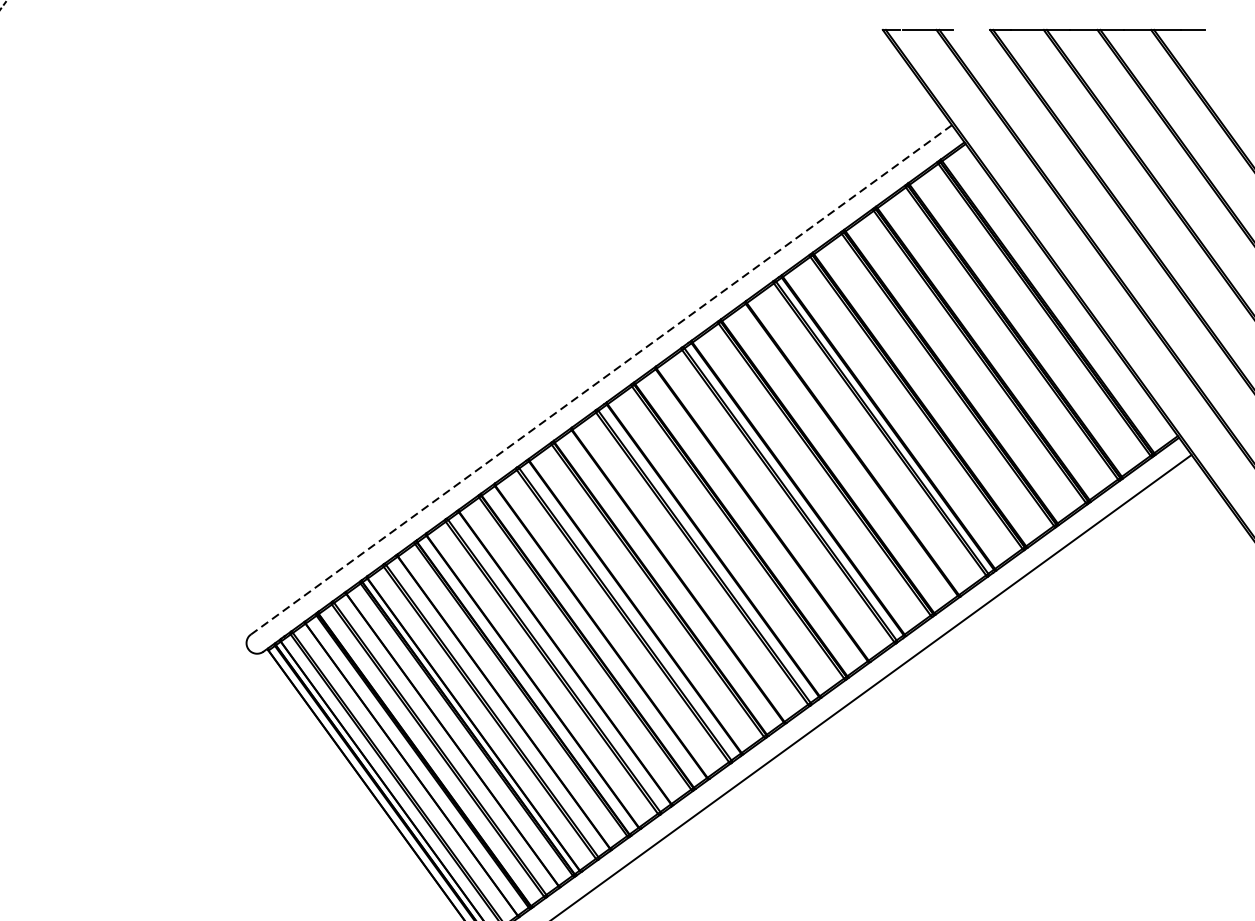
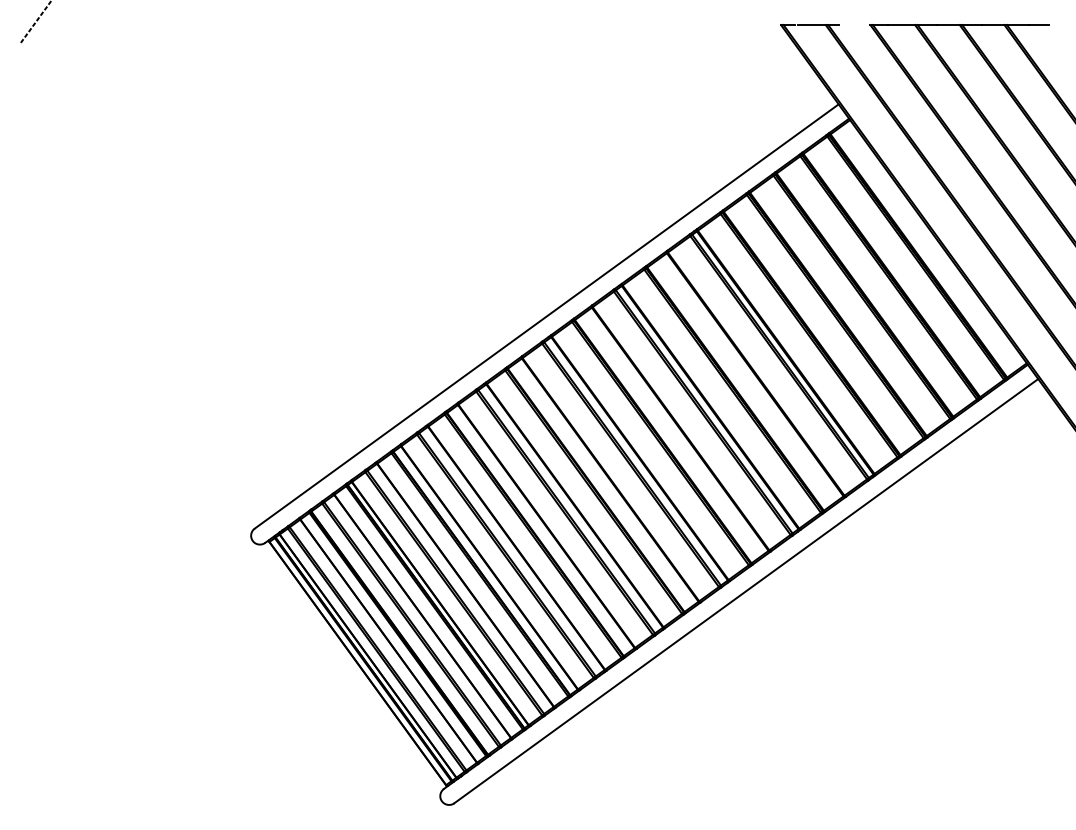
line: (601, 379) -> (546, 316), dashed -> solid

